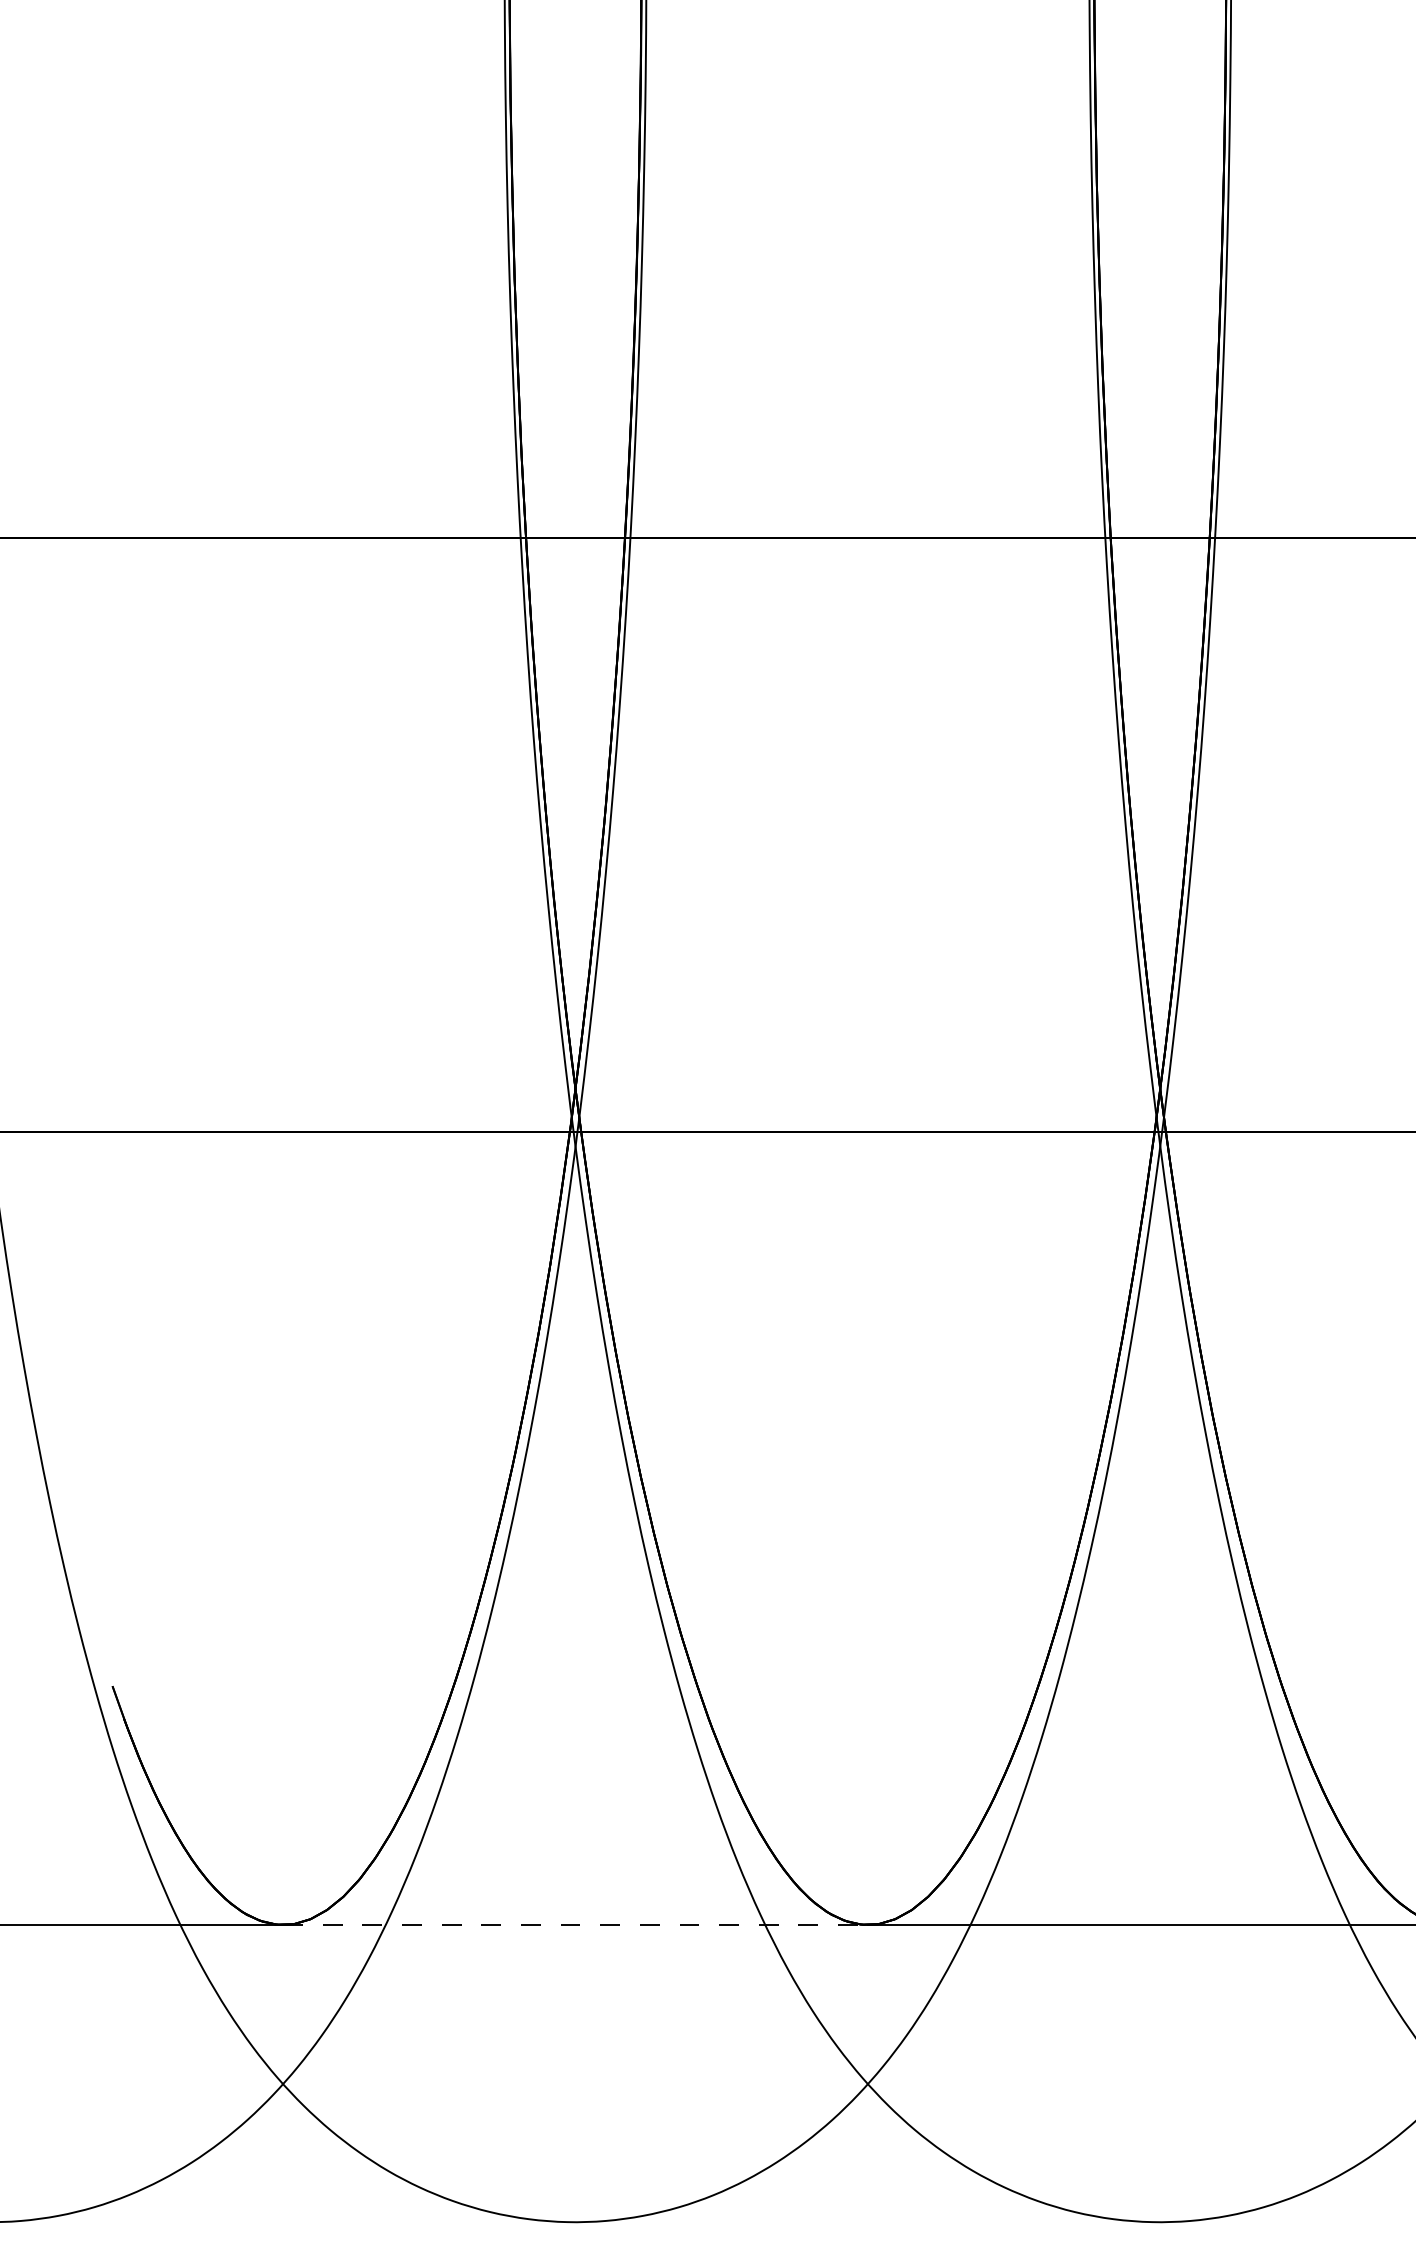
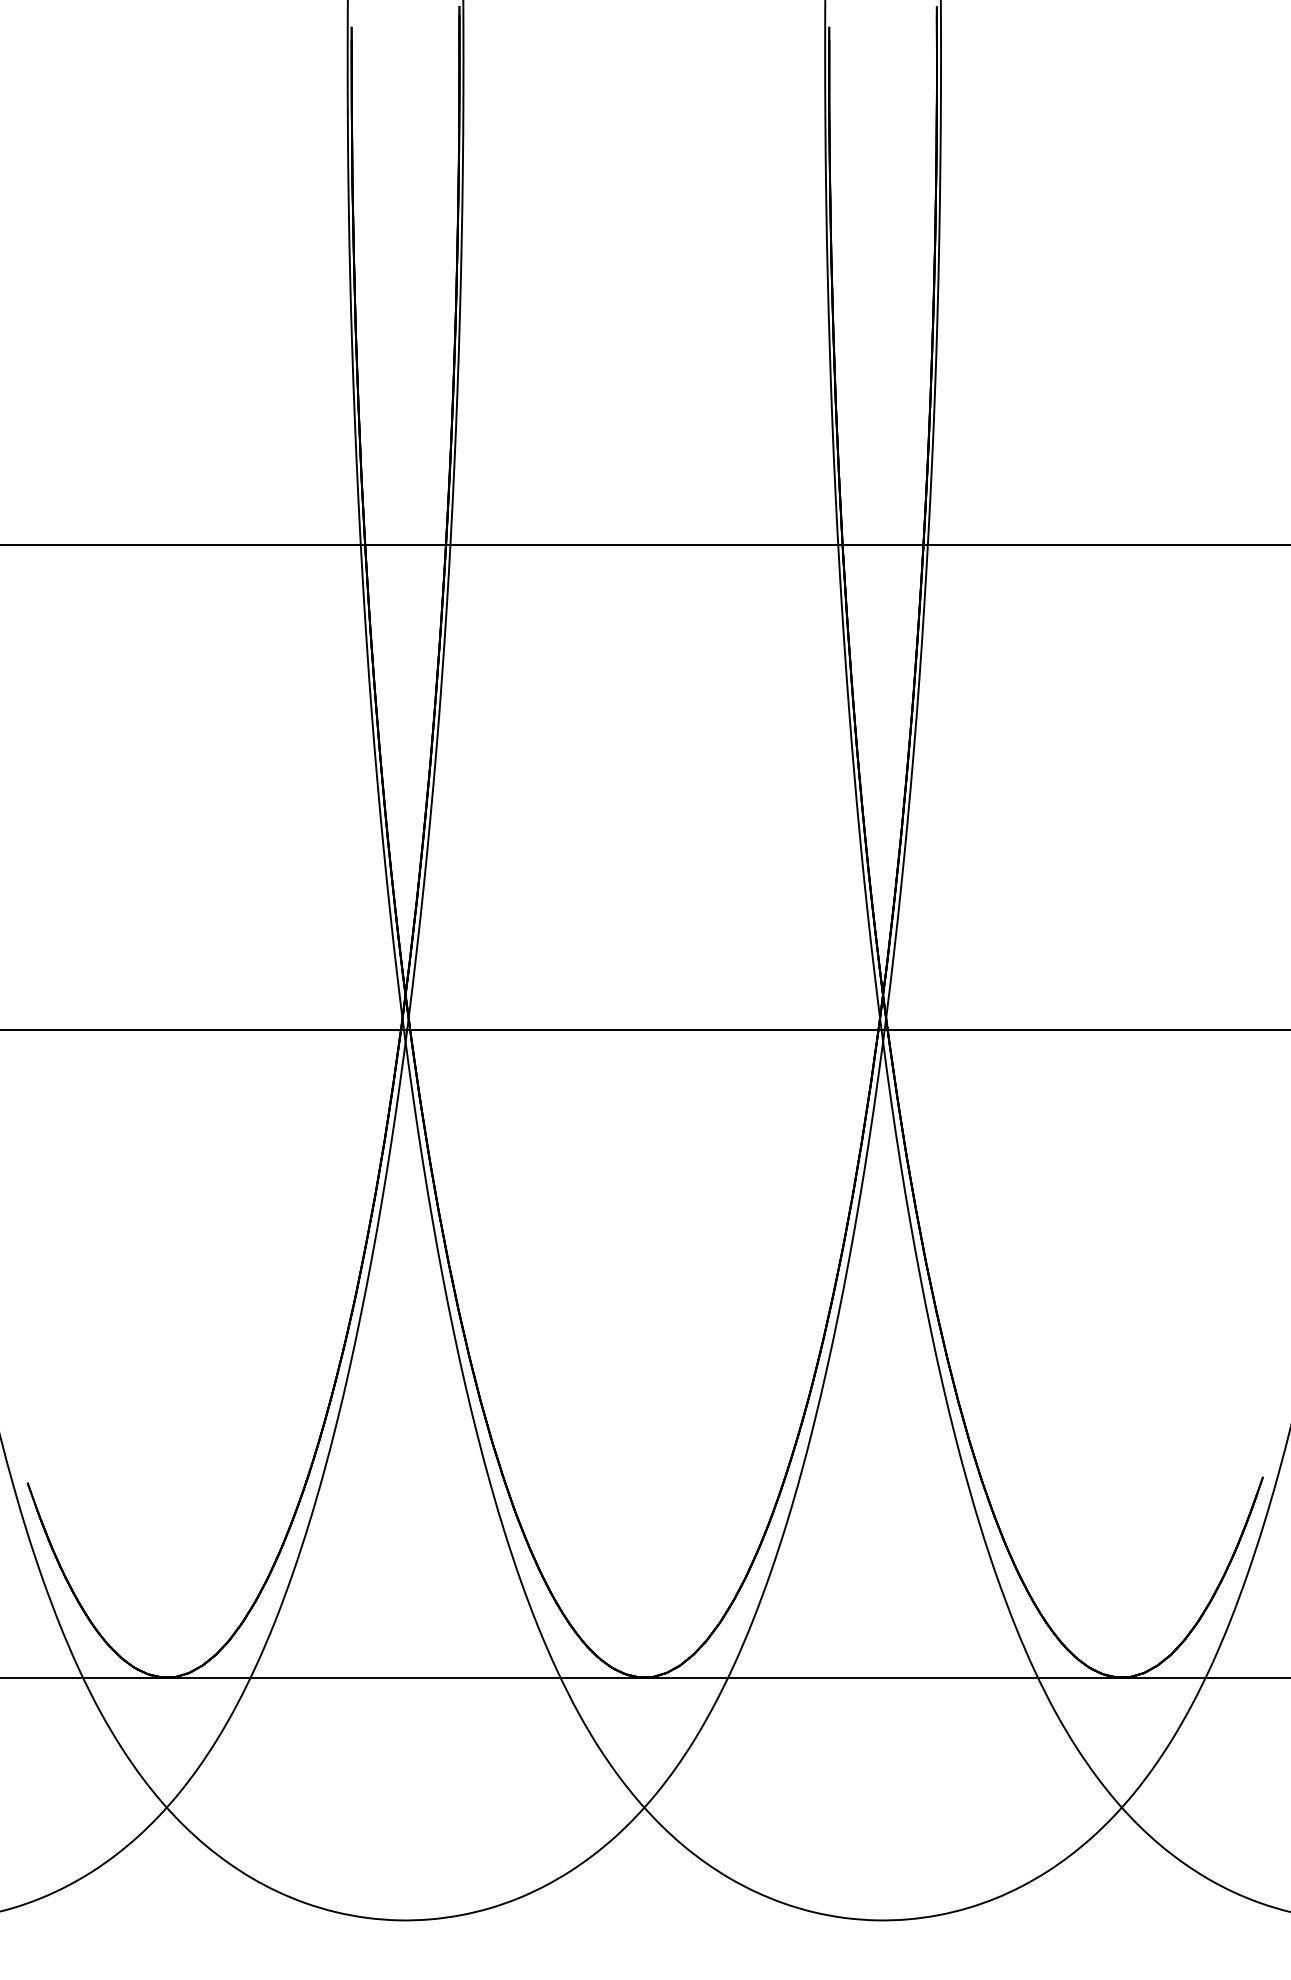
line: (575, 1924) -> (405, 1677), dashed -> solid

